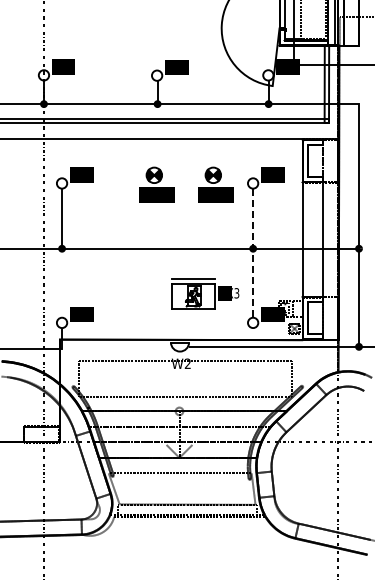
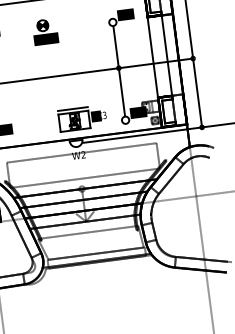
part: (215, 184) -> (86, 26), removed
line: (253, 253) -> (119, 71), dashed -> solid
part: (205, 293) -> (82, 118), moved

